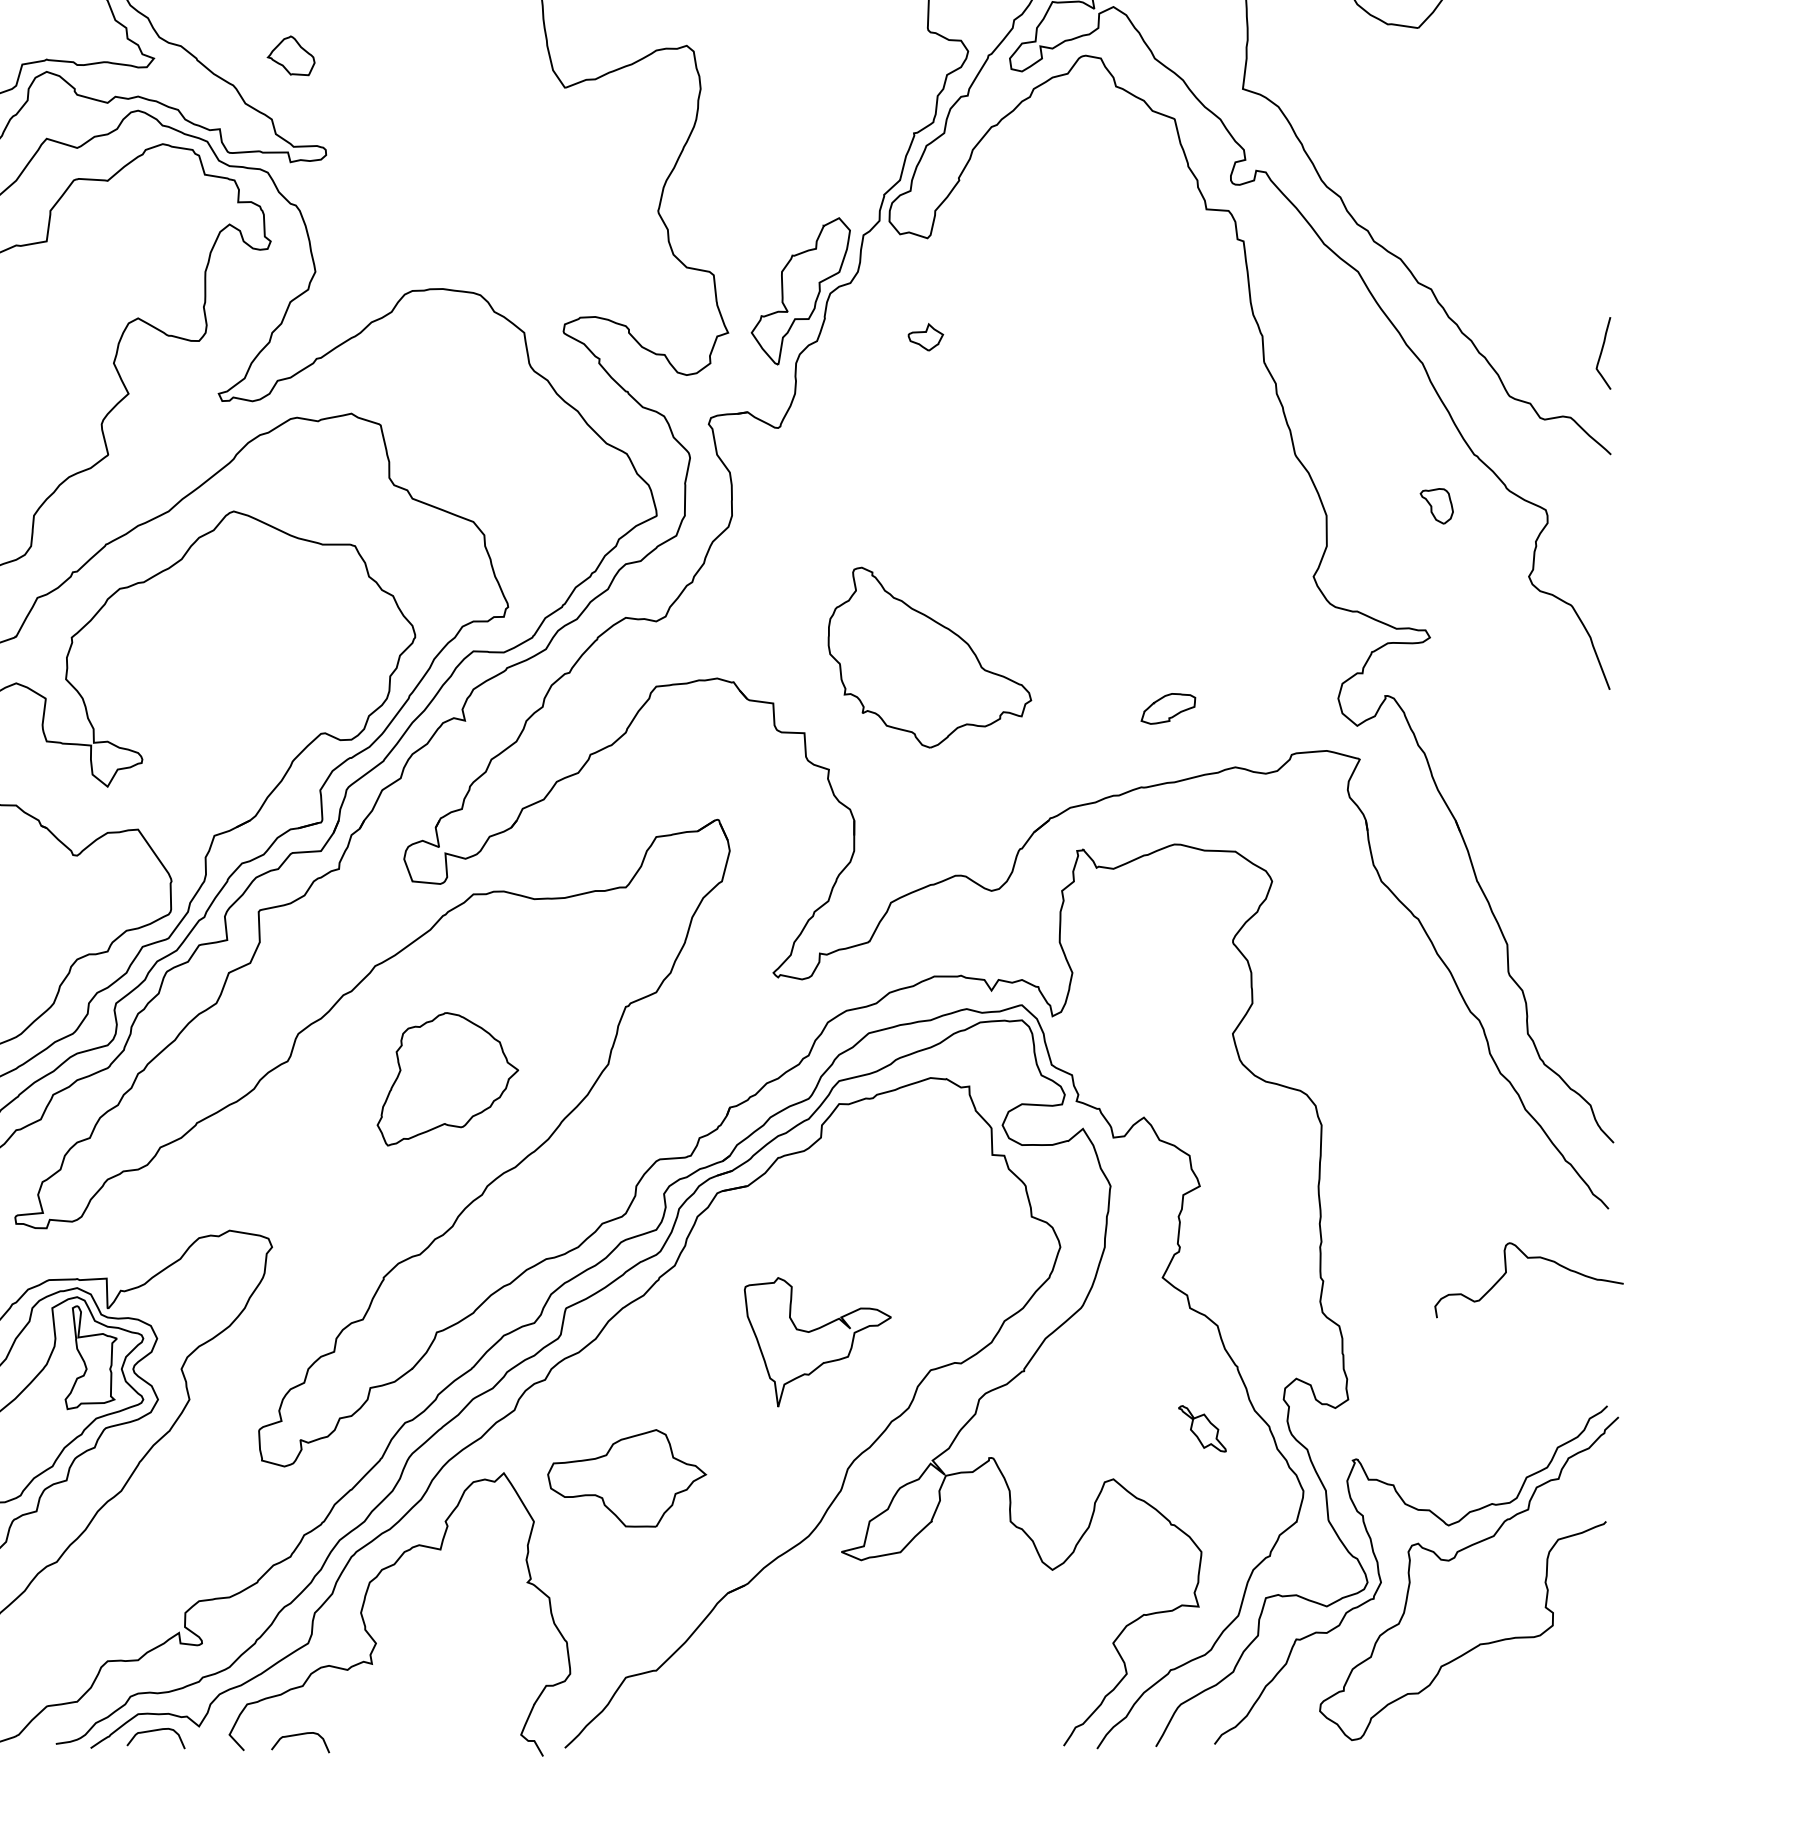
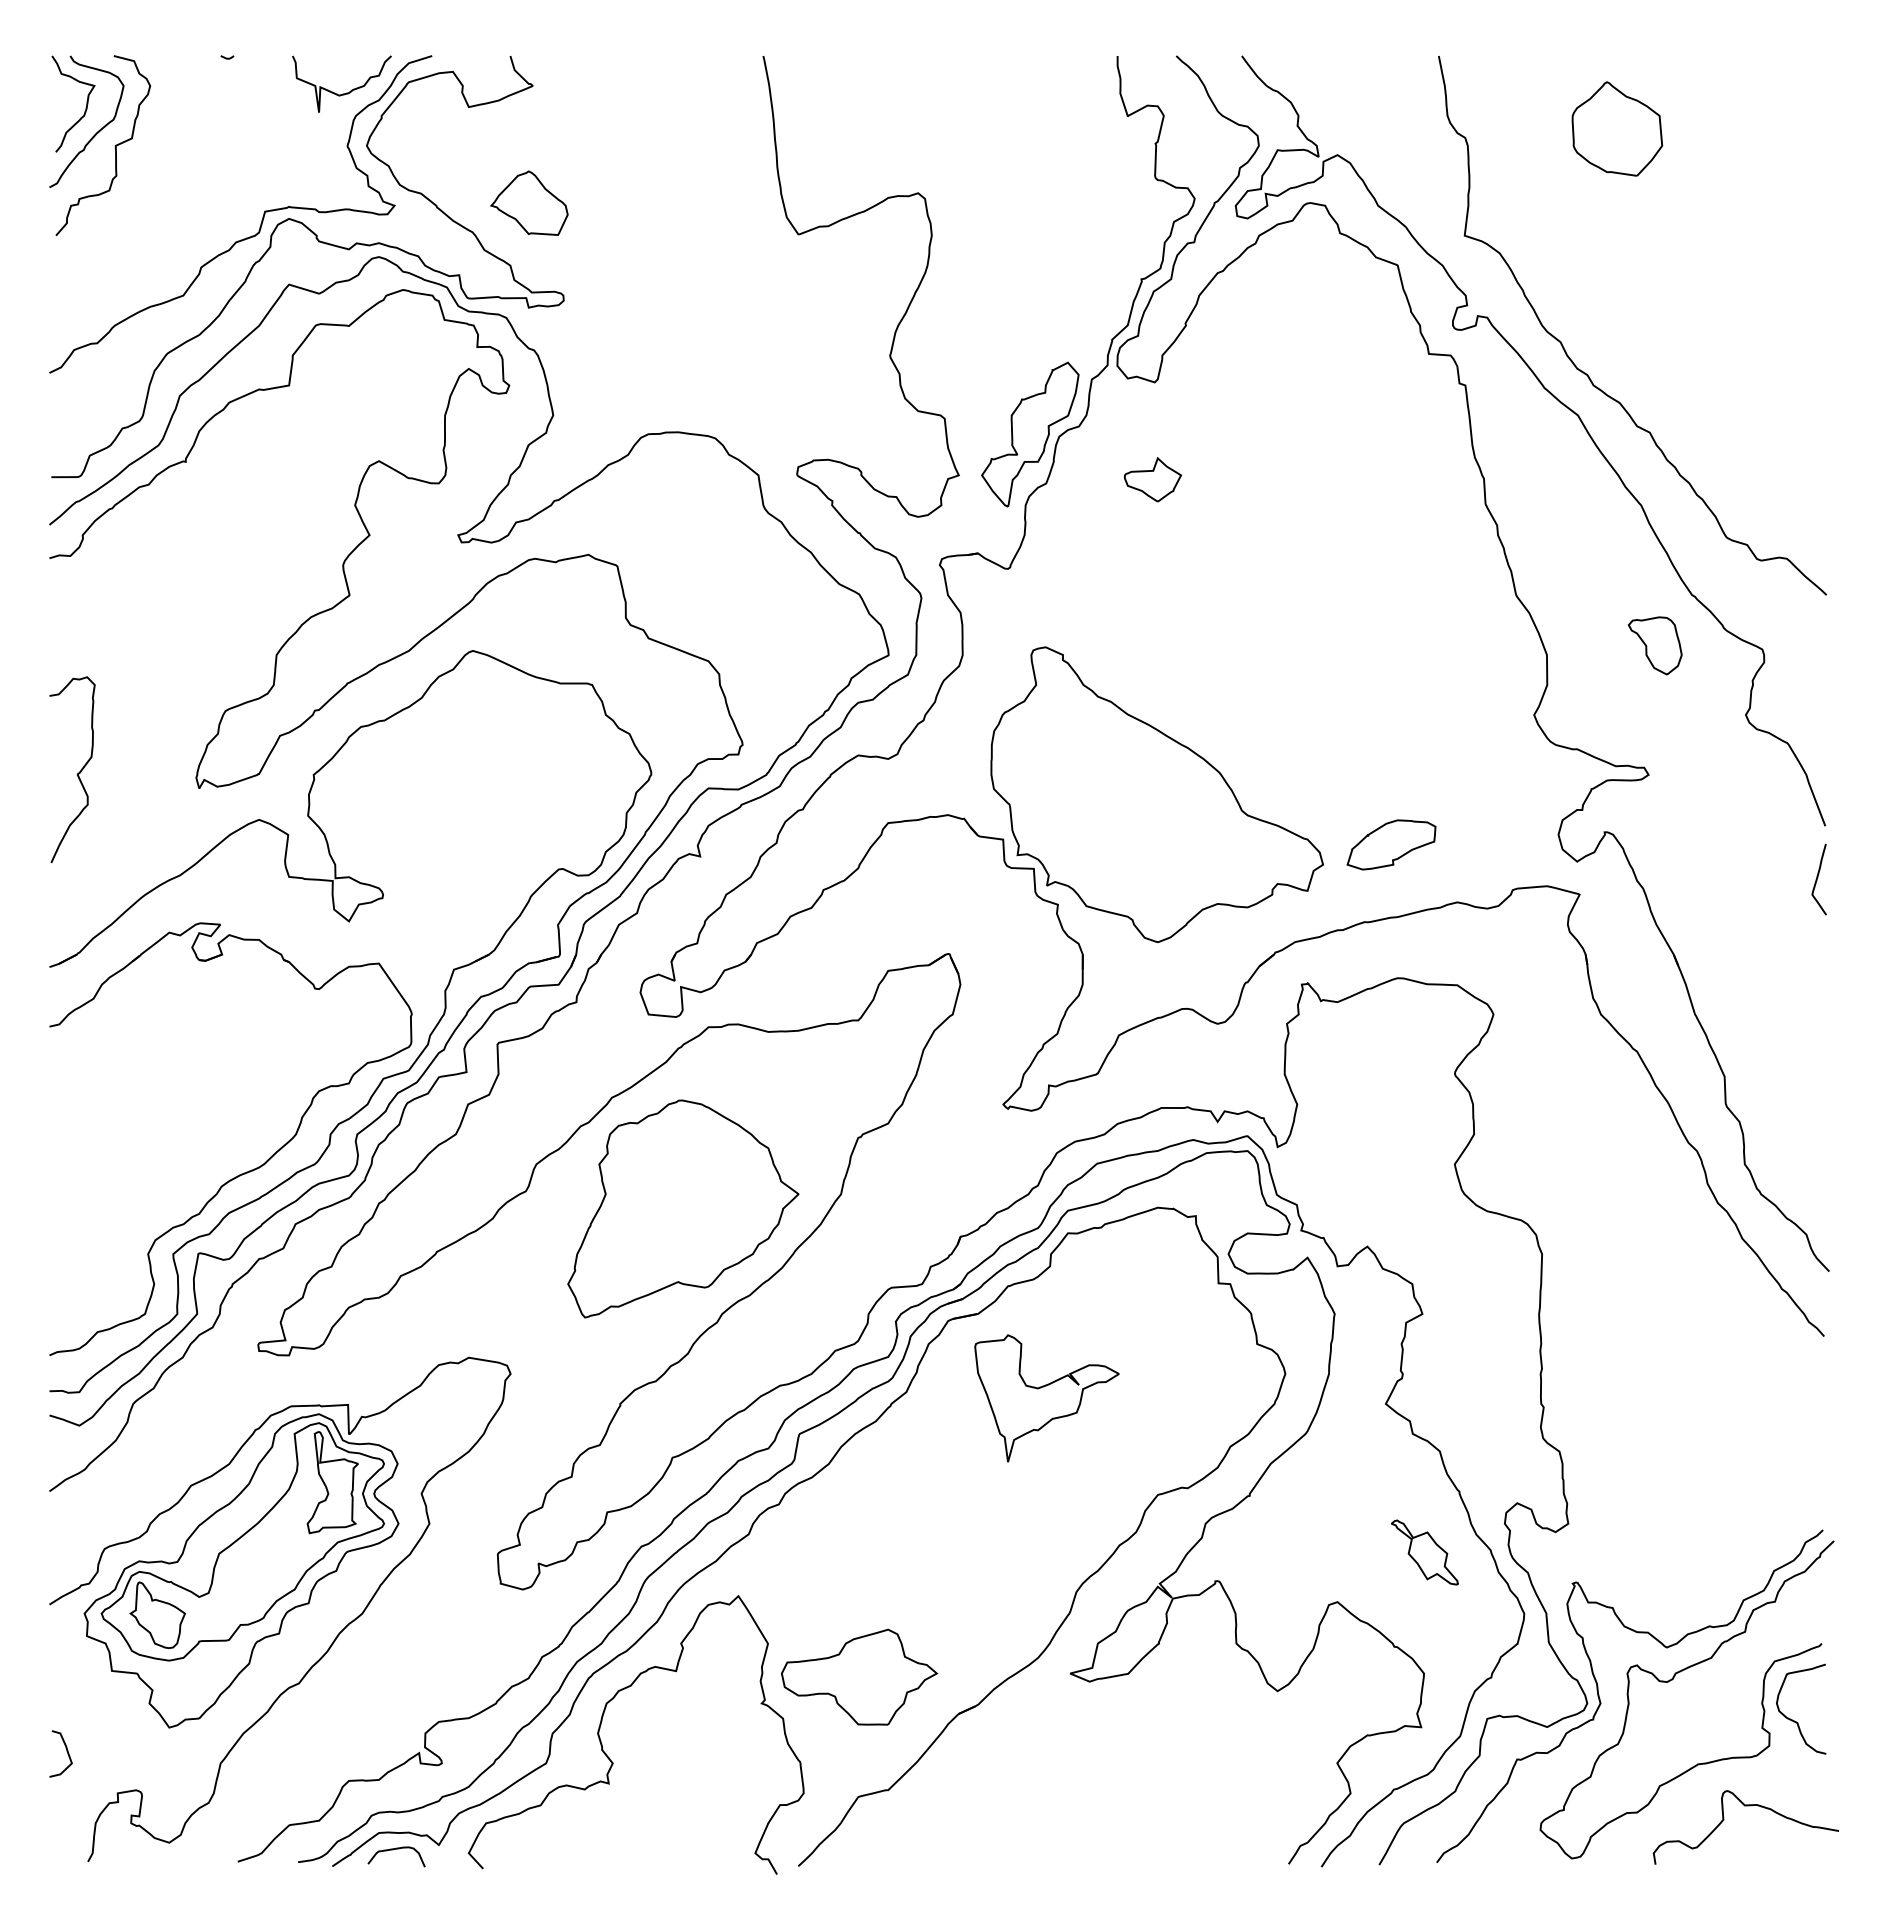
part: (291, 55) -> (529, 202), size x1.67
part: (926, 337) -> (1153, 479), size x1.67
curve: (1601, 353) -> (1817, 879), moved
part: (1437, 505) -> (1655, 645), size x1.67
part: (929, 657) -> (1156, 794), size x1.67
part: (1168, 708) -> (1391, 844), size x1.67
part: (448, 1078) -> (683, 1208), size x1.67
curve: (1528, 1258) -> (1745, 1806), moved
part: (817, 1342) -> (1046, 1398), moved
part: (1201, 1428) -> (1424, 1552), size x1.43
part: (627, 1477) -> (859, 1676), moved
curve: (1578, 1599) -> (1794, 1720), added
curve: (297, 1736) -> (535, 1854), removed

